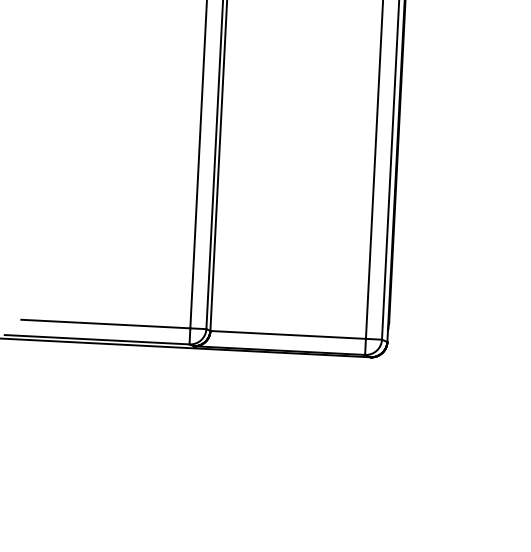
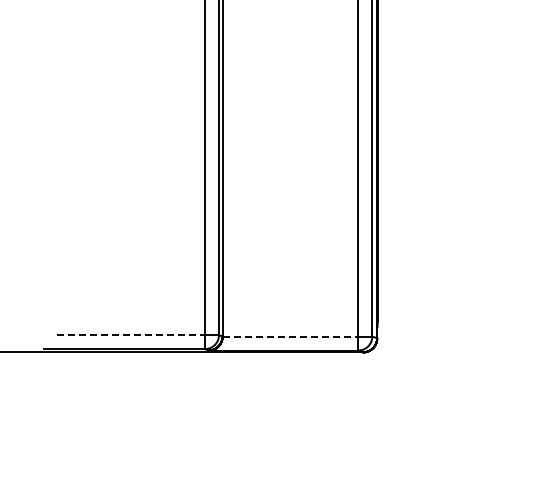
line: (106, 324) -> (131, 335), solid -> dashed
line: (288, 334) -> (290, 336), solid -> dashed

